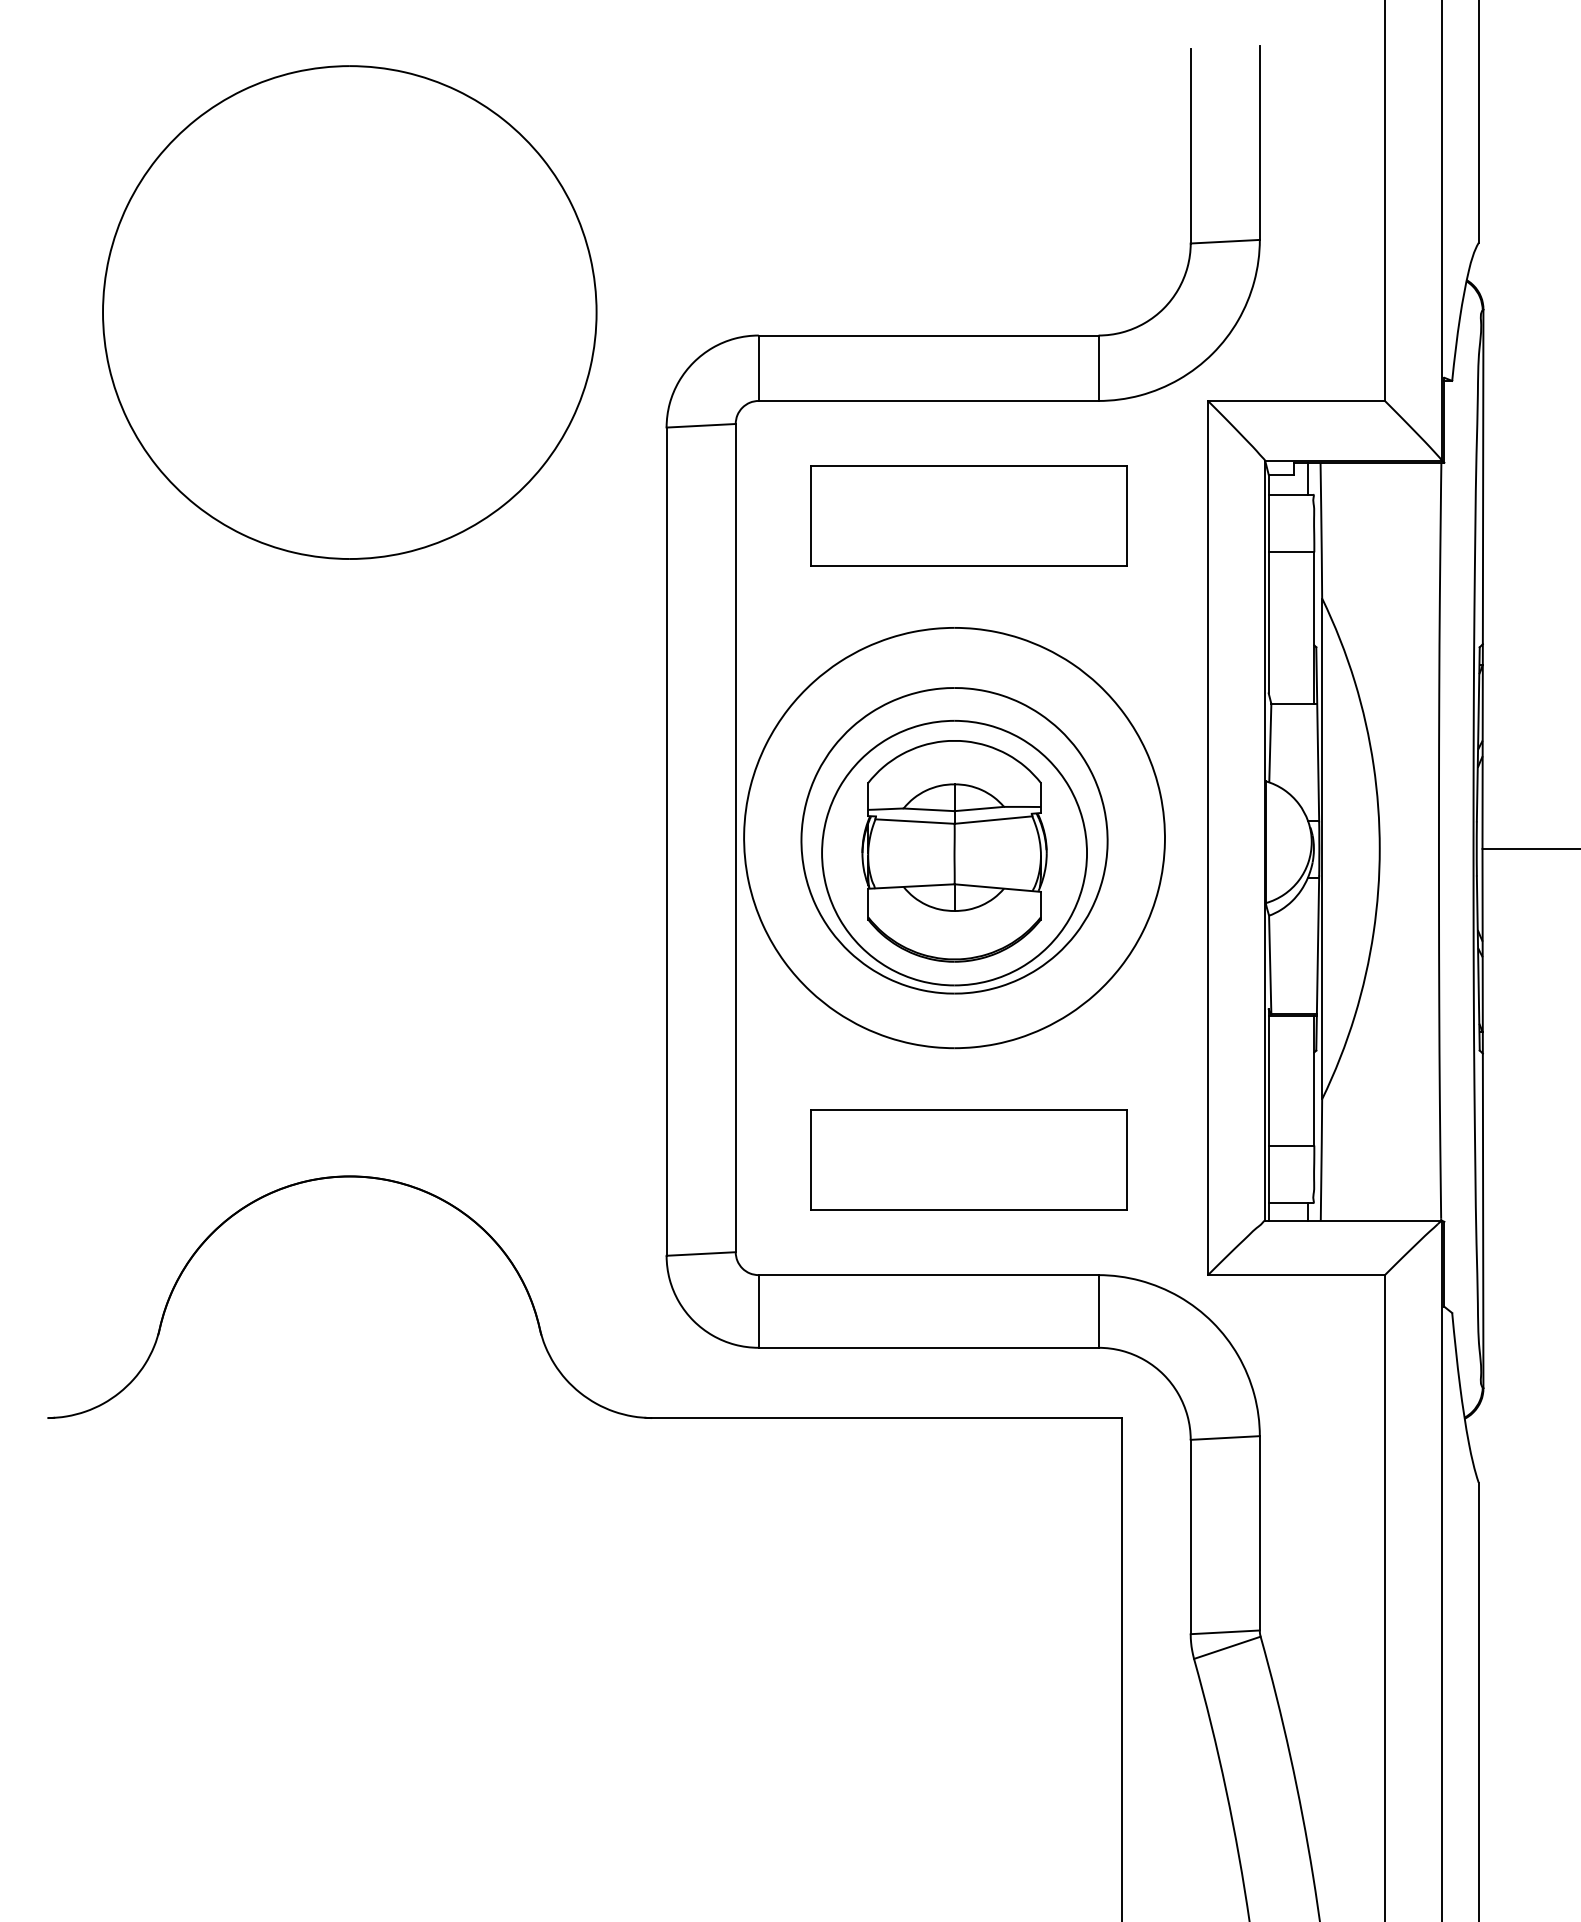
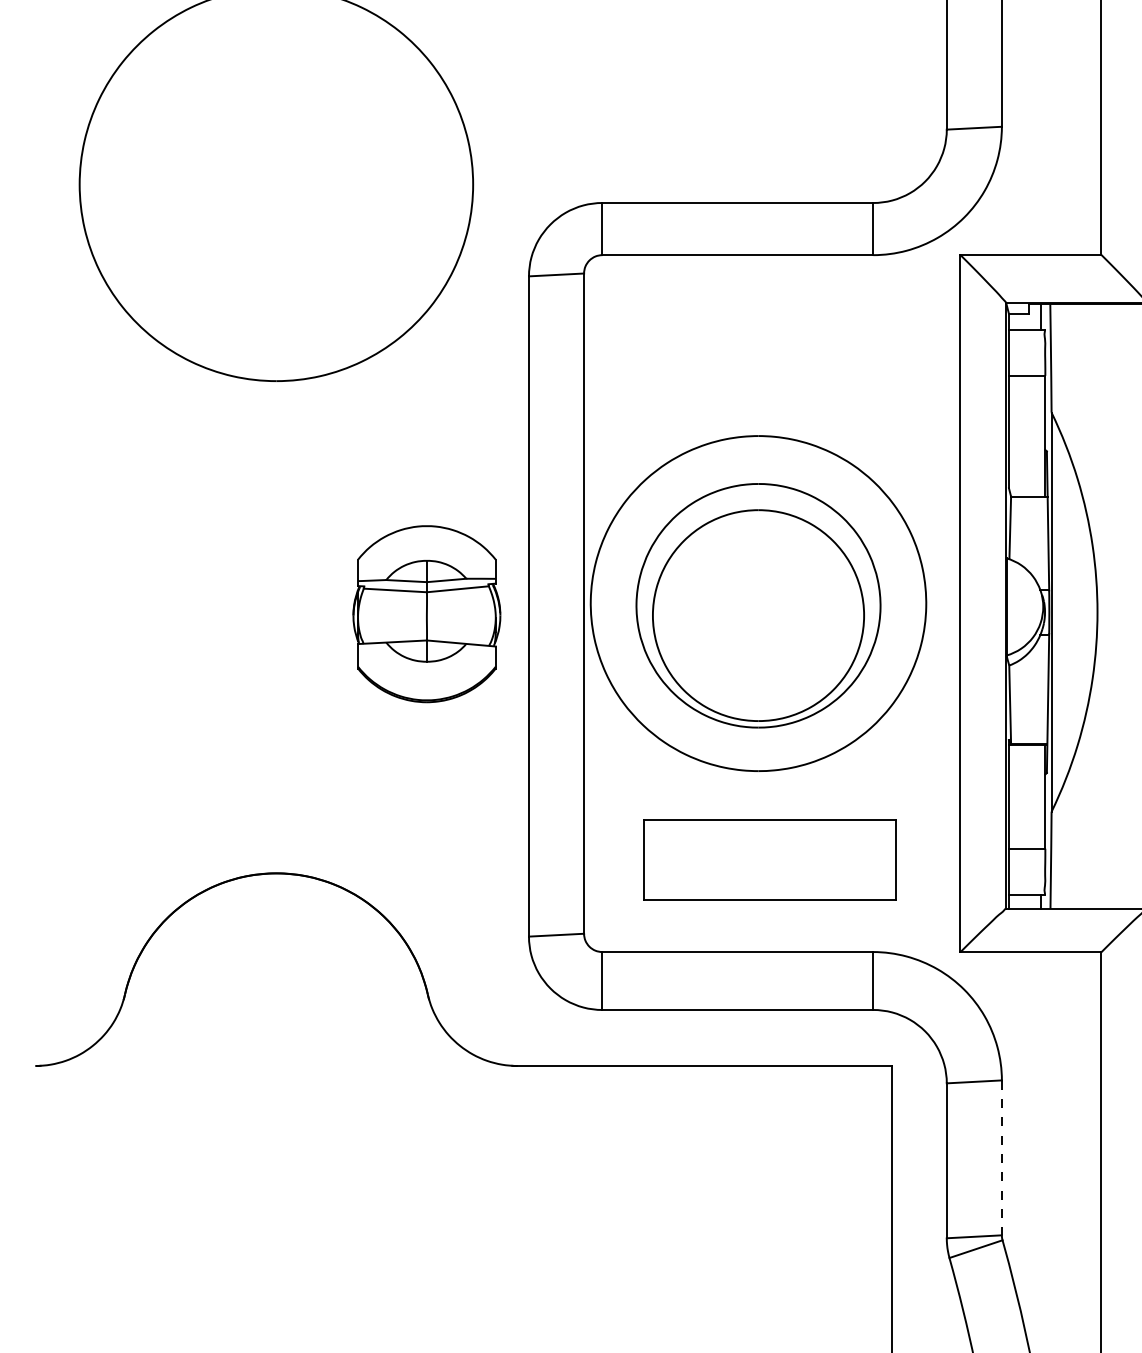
part: (968, 515) -> (769, 346), removed
part: (954, 851) -> (426, 614), moved
line: (1259, 1533) -> (1001, 1158), solid -> dashed

